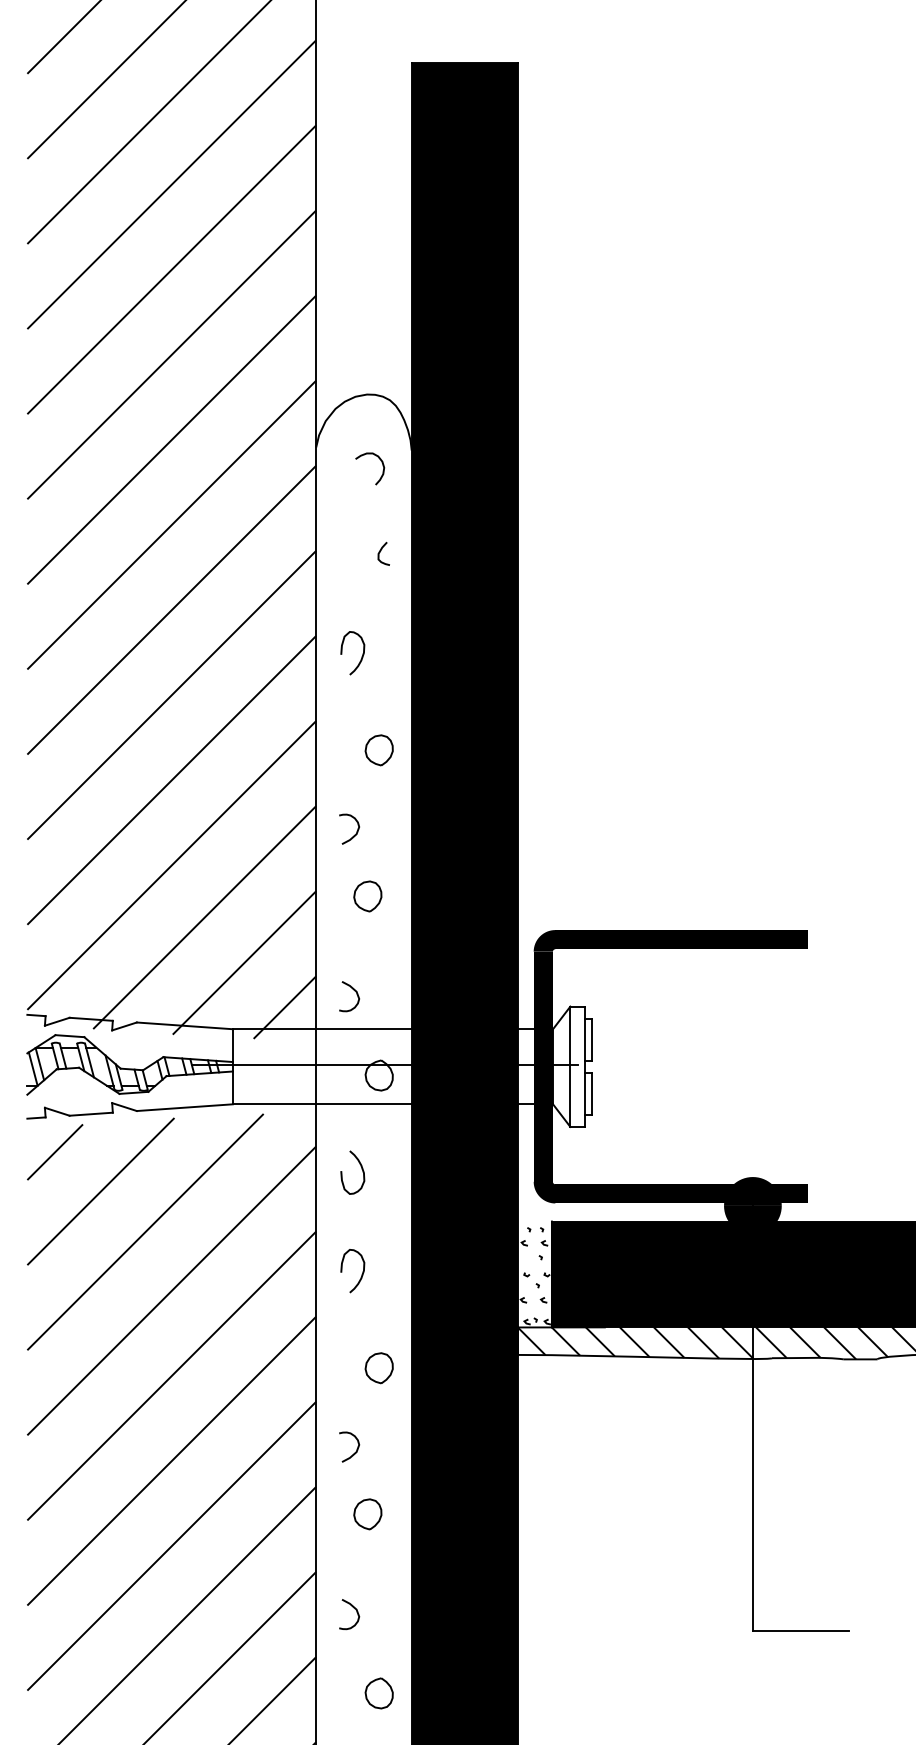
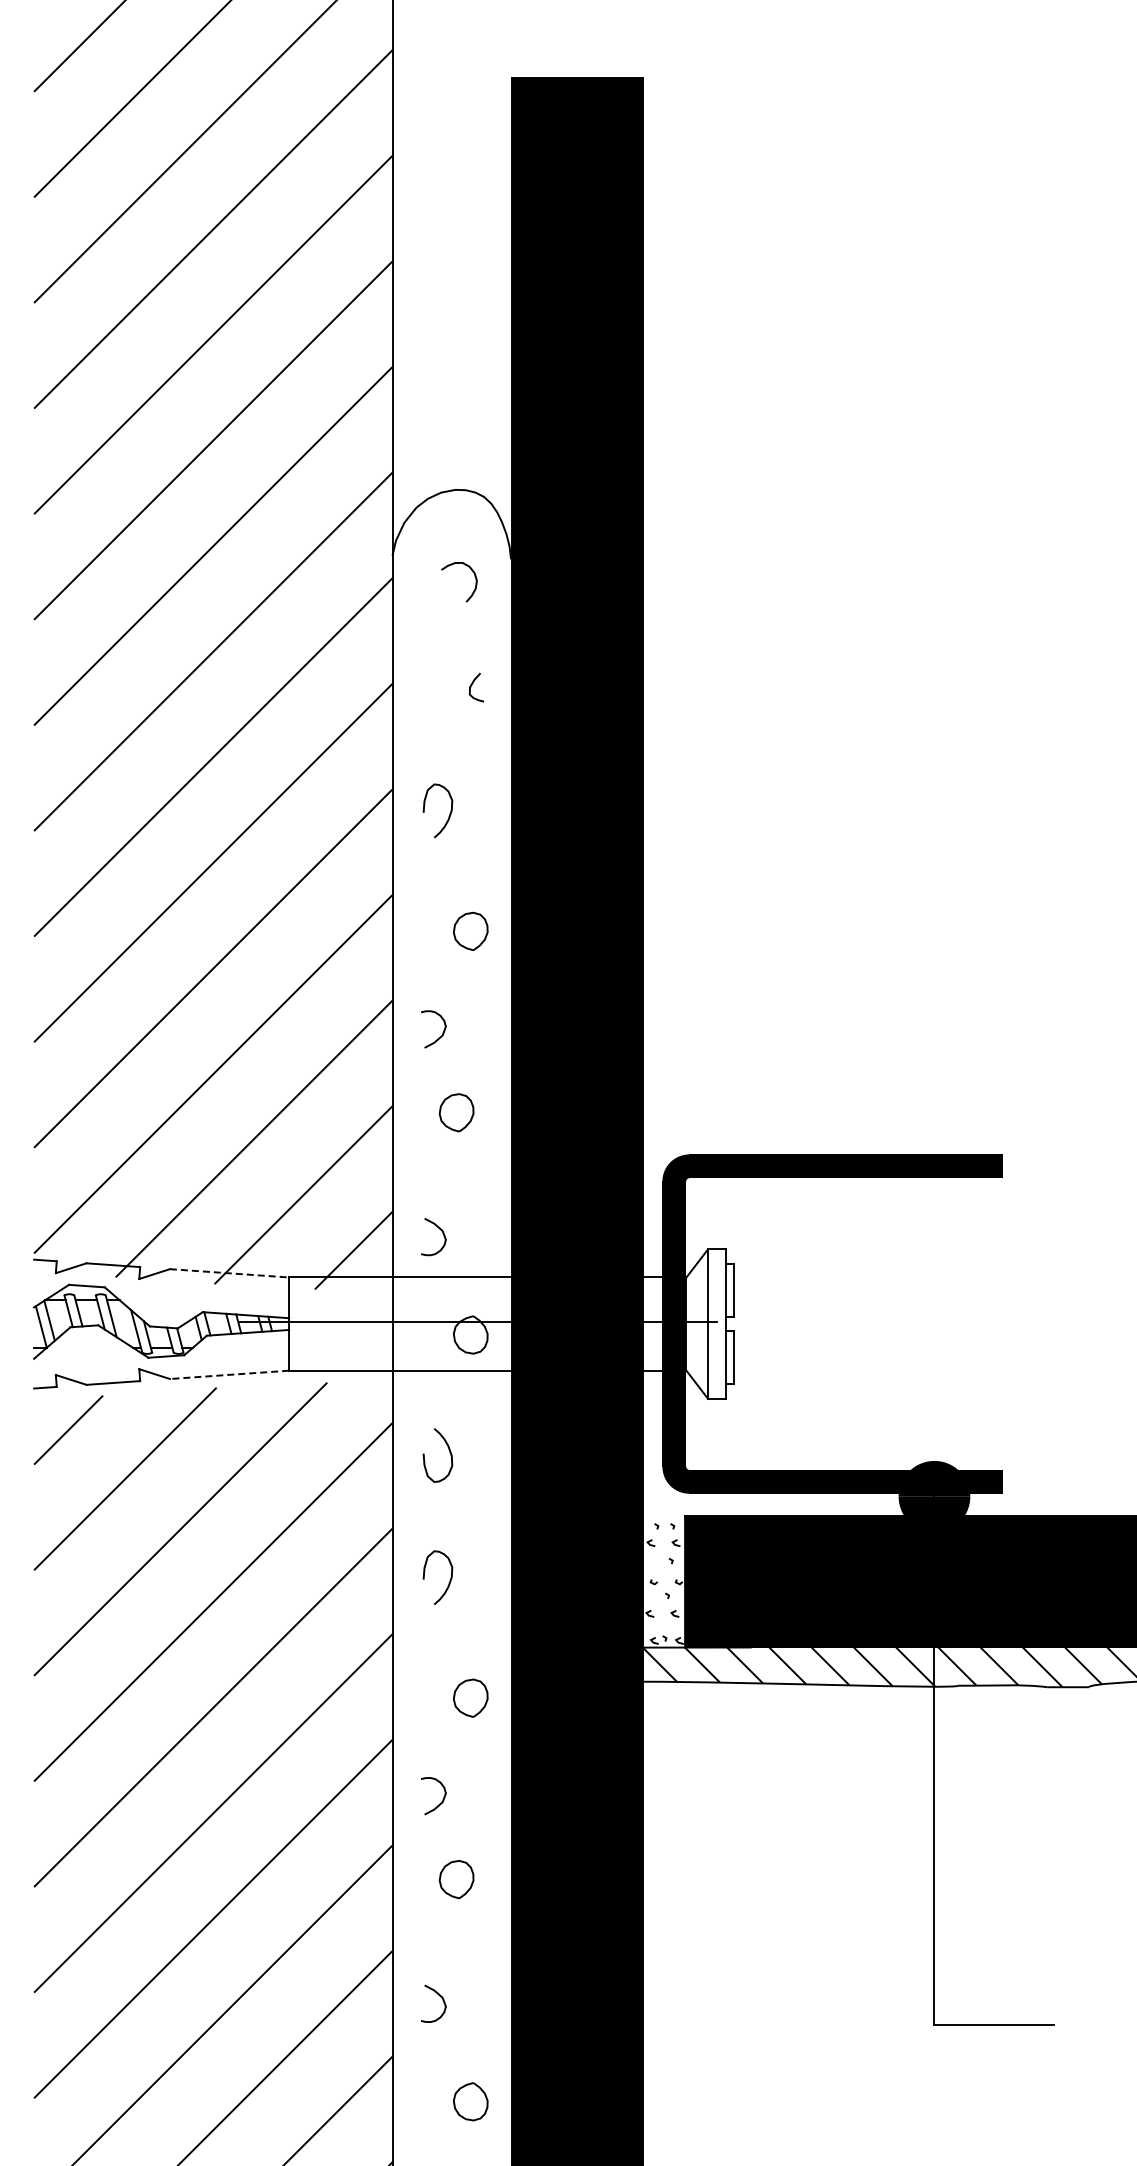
line: (184, 1026) -> (229, 1273), solid -> dashed
line: (184, 1107) -> (229, 1374), solid -> dashed

